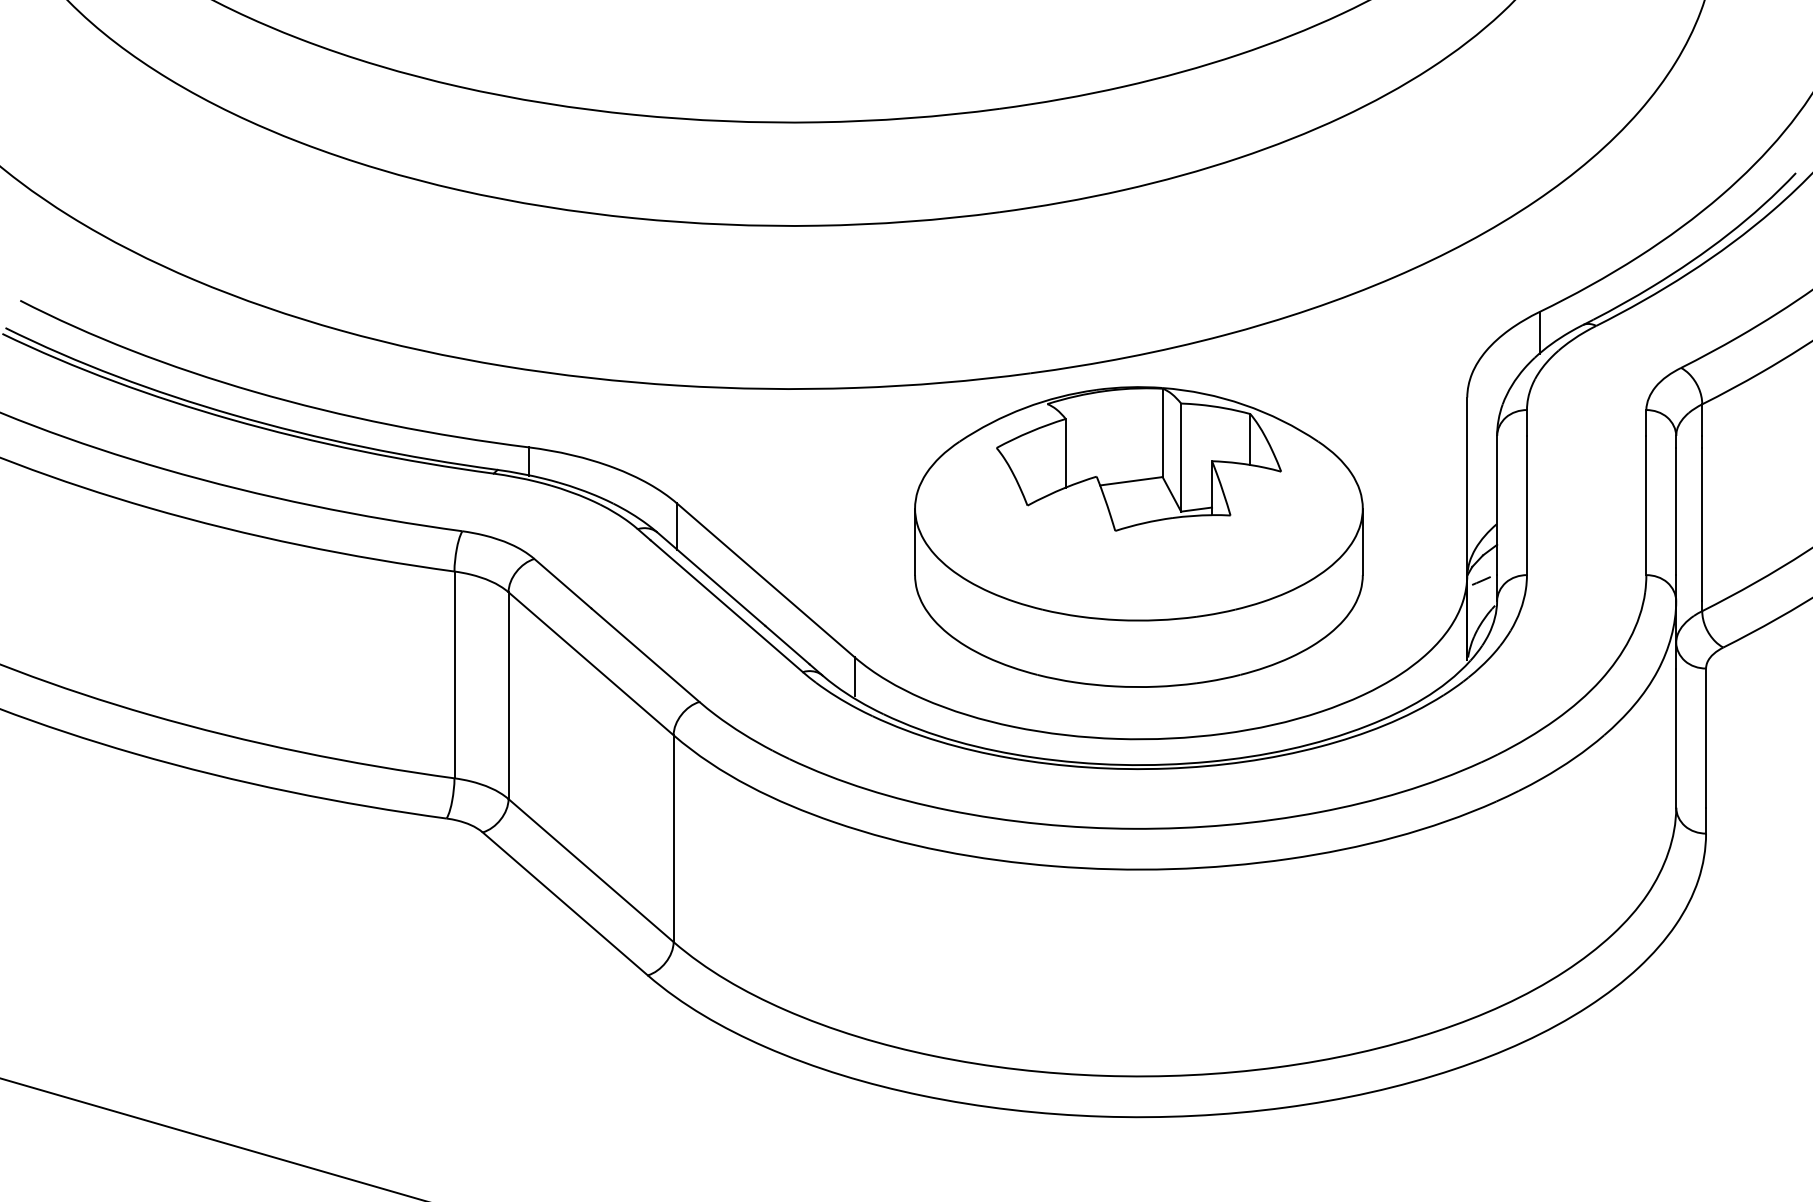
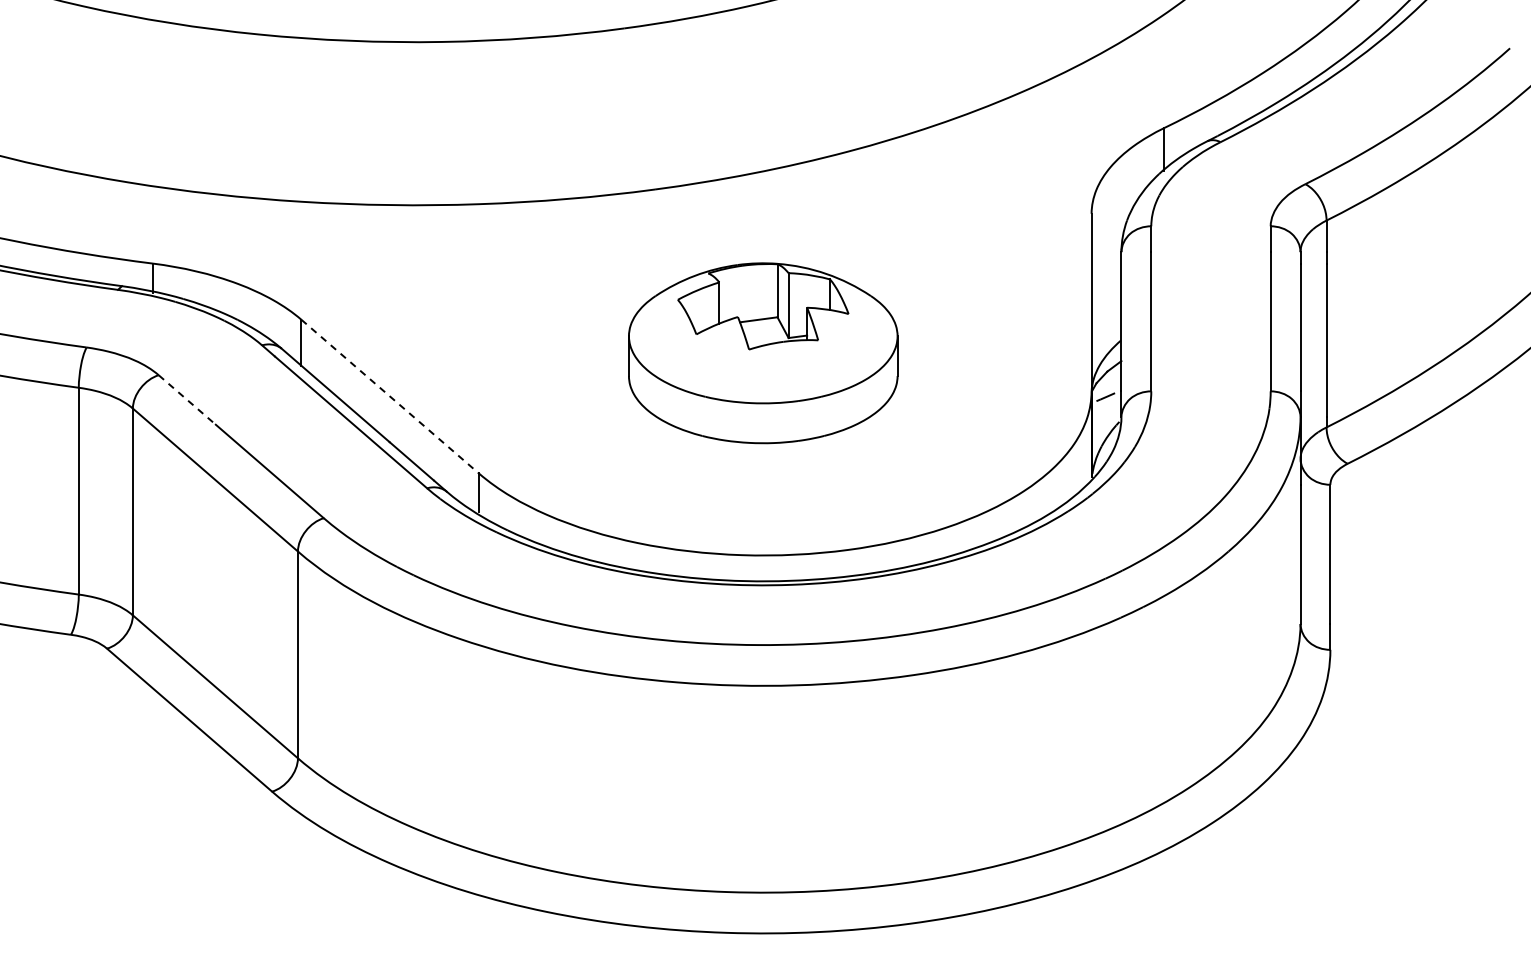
part: (1138, 536) -> (762, 352), size x0.6
line: (766, 580) -> (390, 396), solid -> dashed
line: (562, 583) -> (186, 399), solid -> dashed

